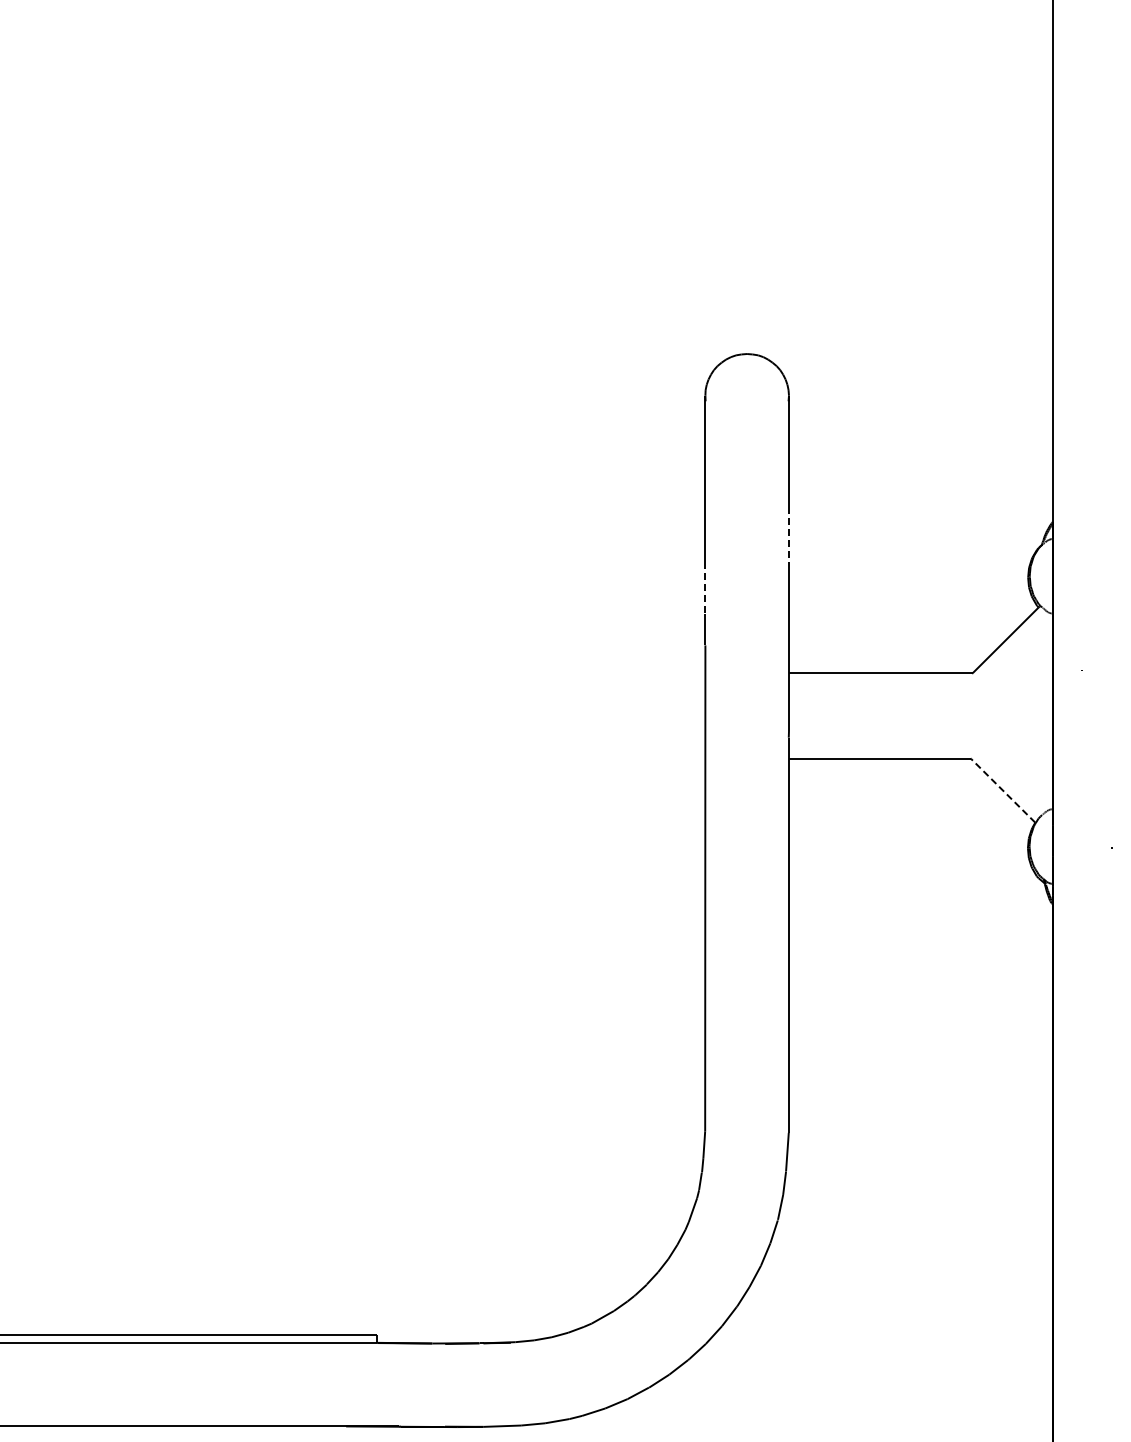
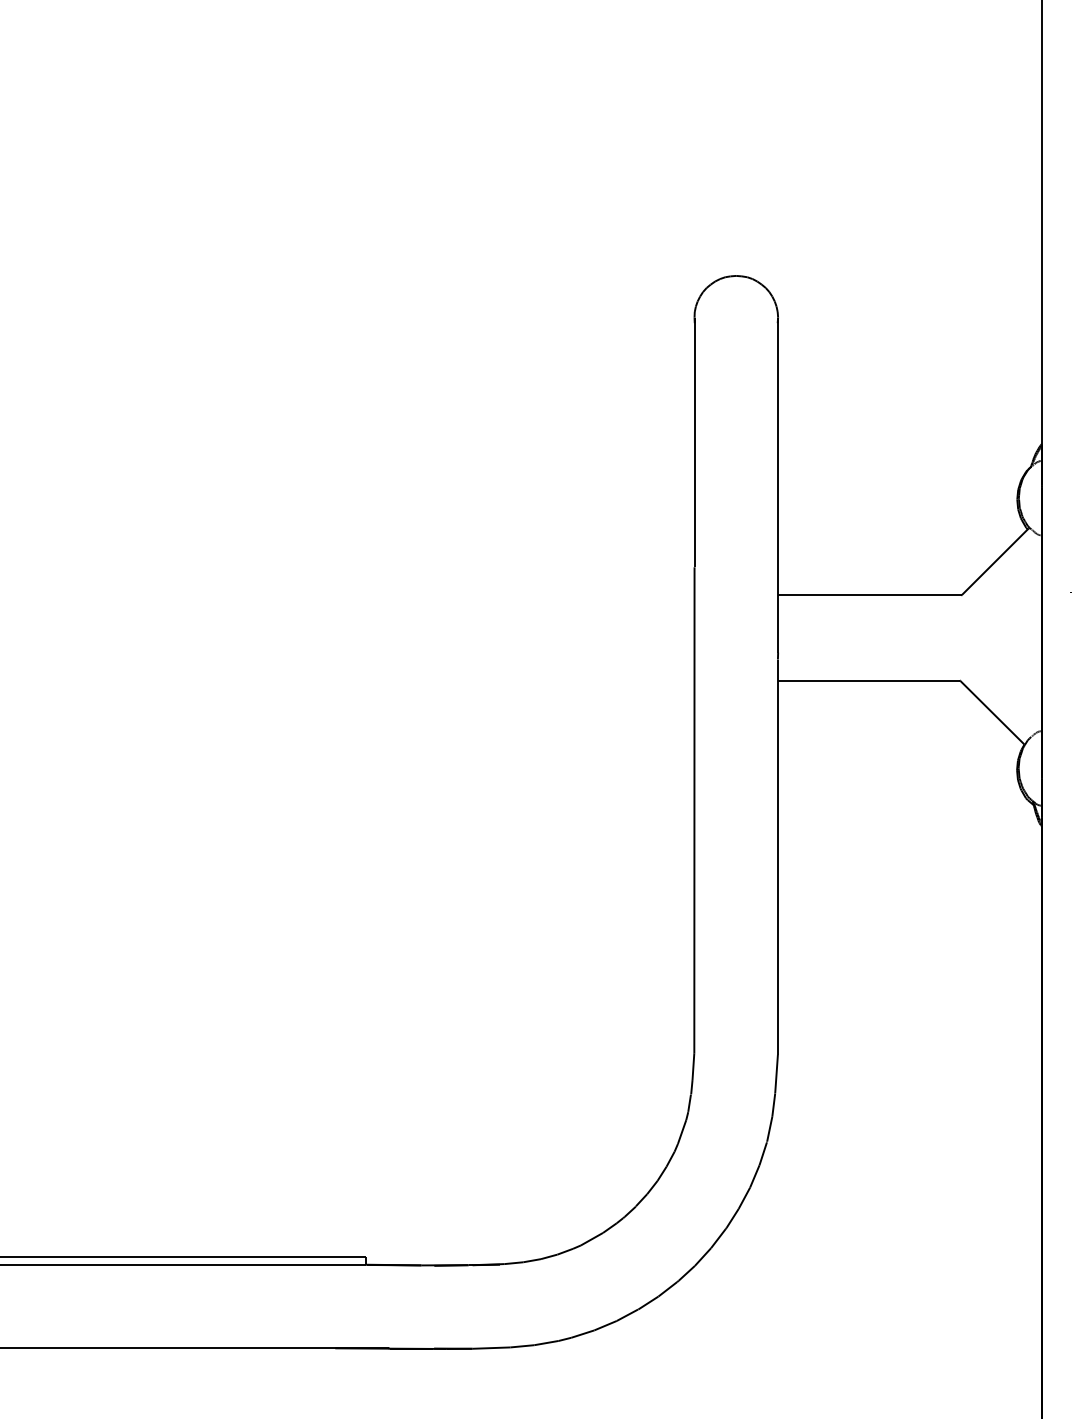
line: (789, 534) -> (778, 456), dashed -> solid
line: (705, 587) -> (694, 509), dashed -> solid
line: (1002, 790) -> (991, 712), dashed -> solid

